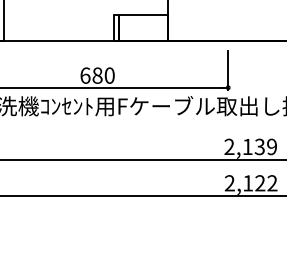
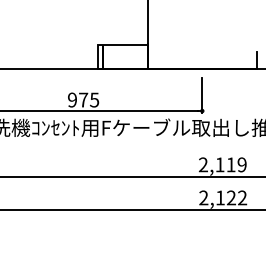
text: (97, 75) -> (83, 99), 680 -> 975
text: (259, 146) -> (230, 164), 2,139 -> 2,119

